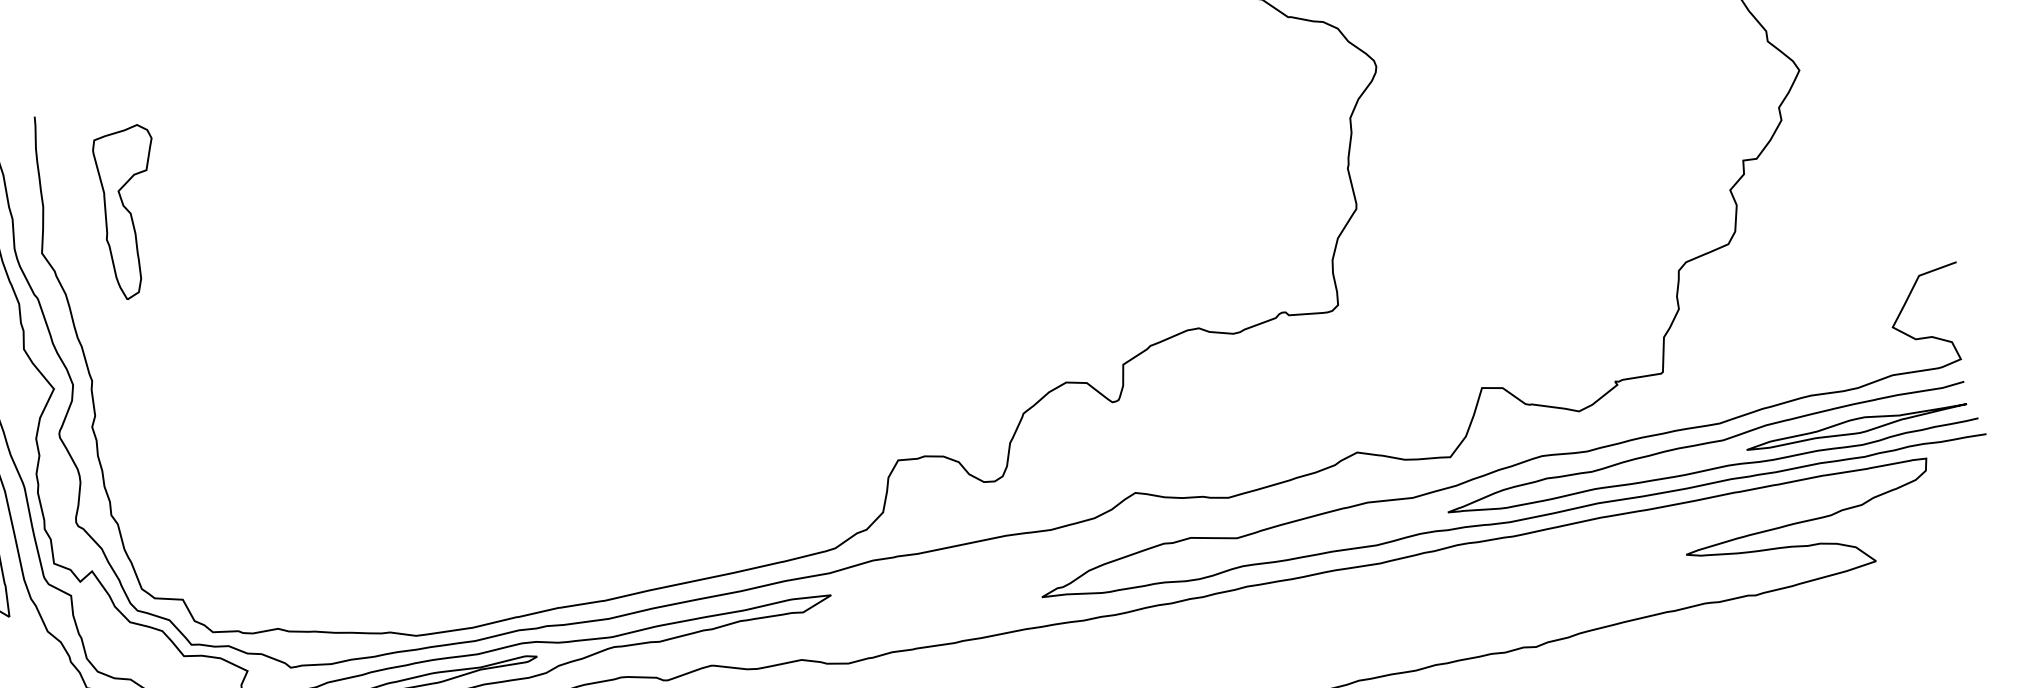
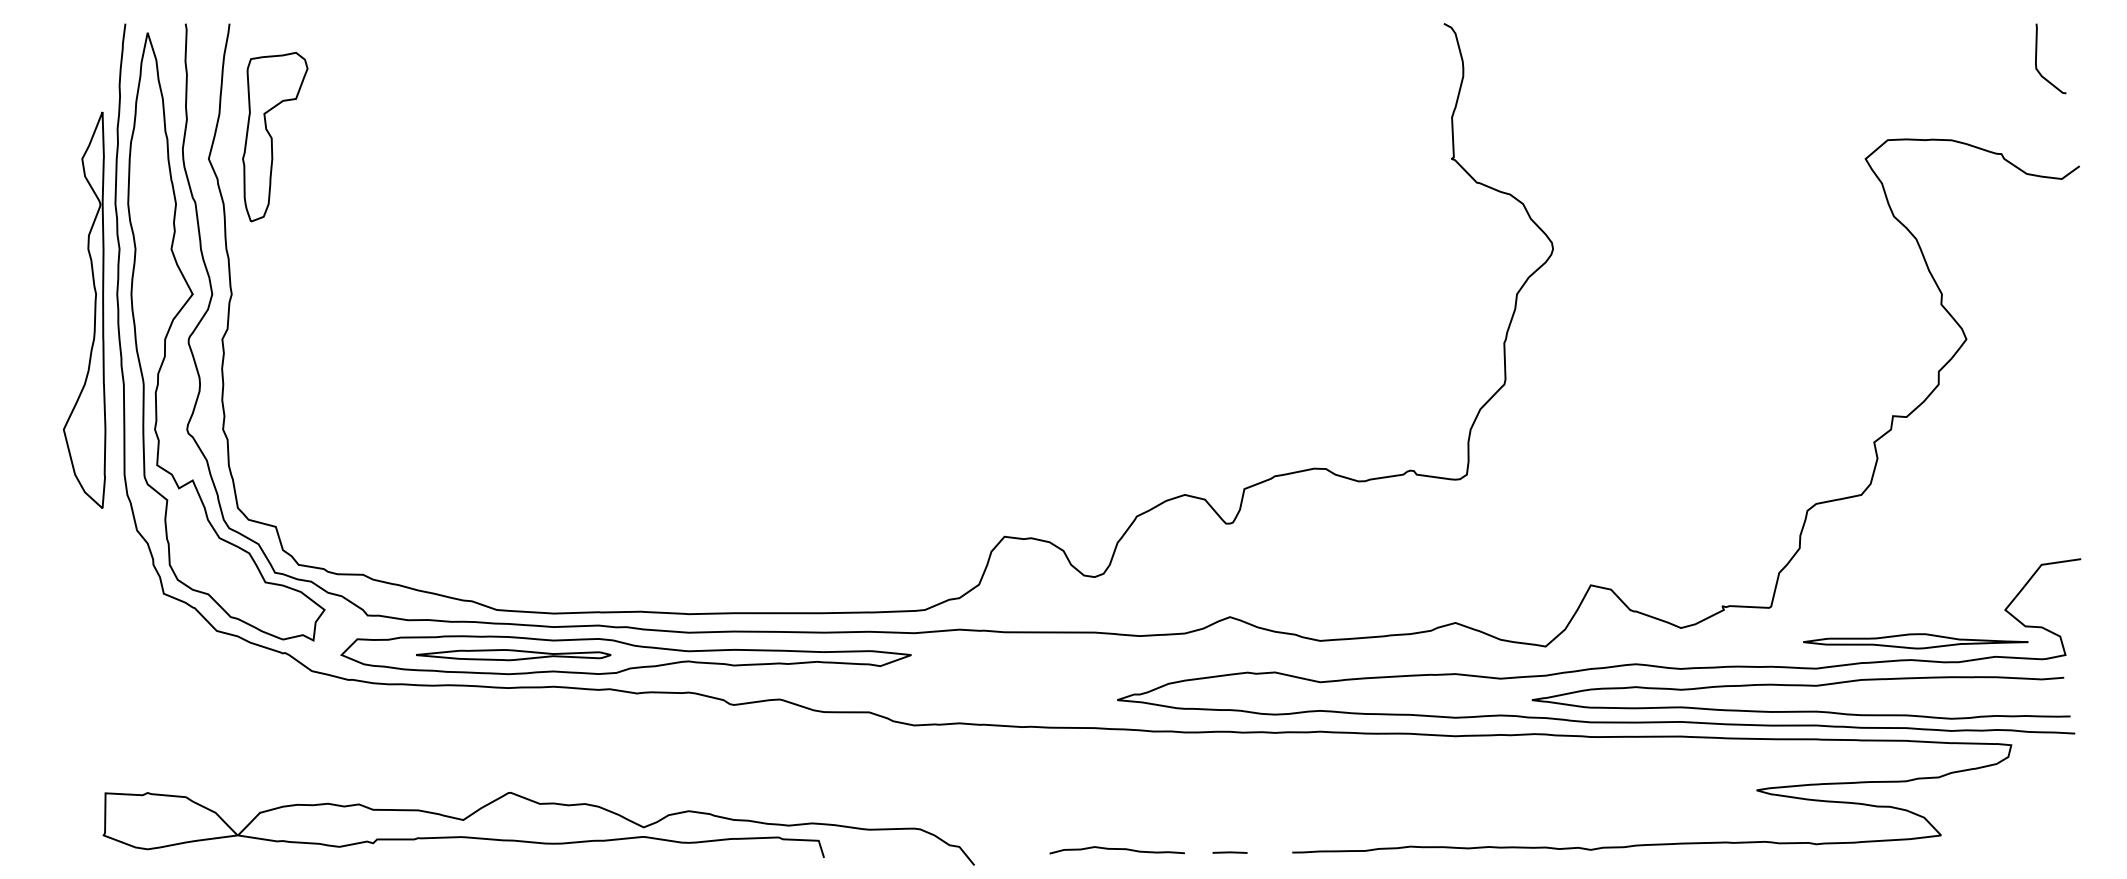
part: (134, 211) -> (275, 136), moved
part: (1856, 426) -> (1915, 641), moved

